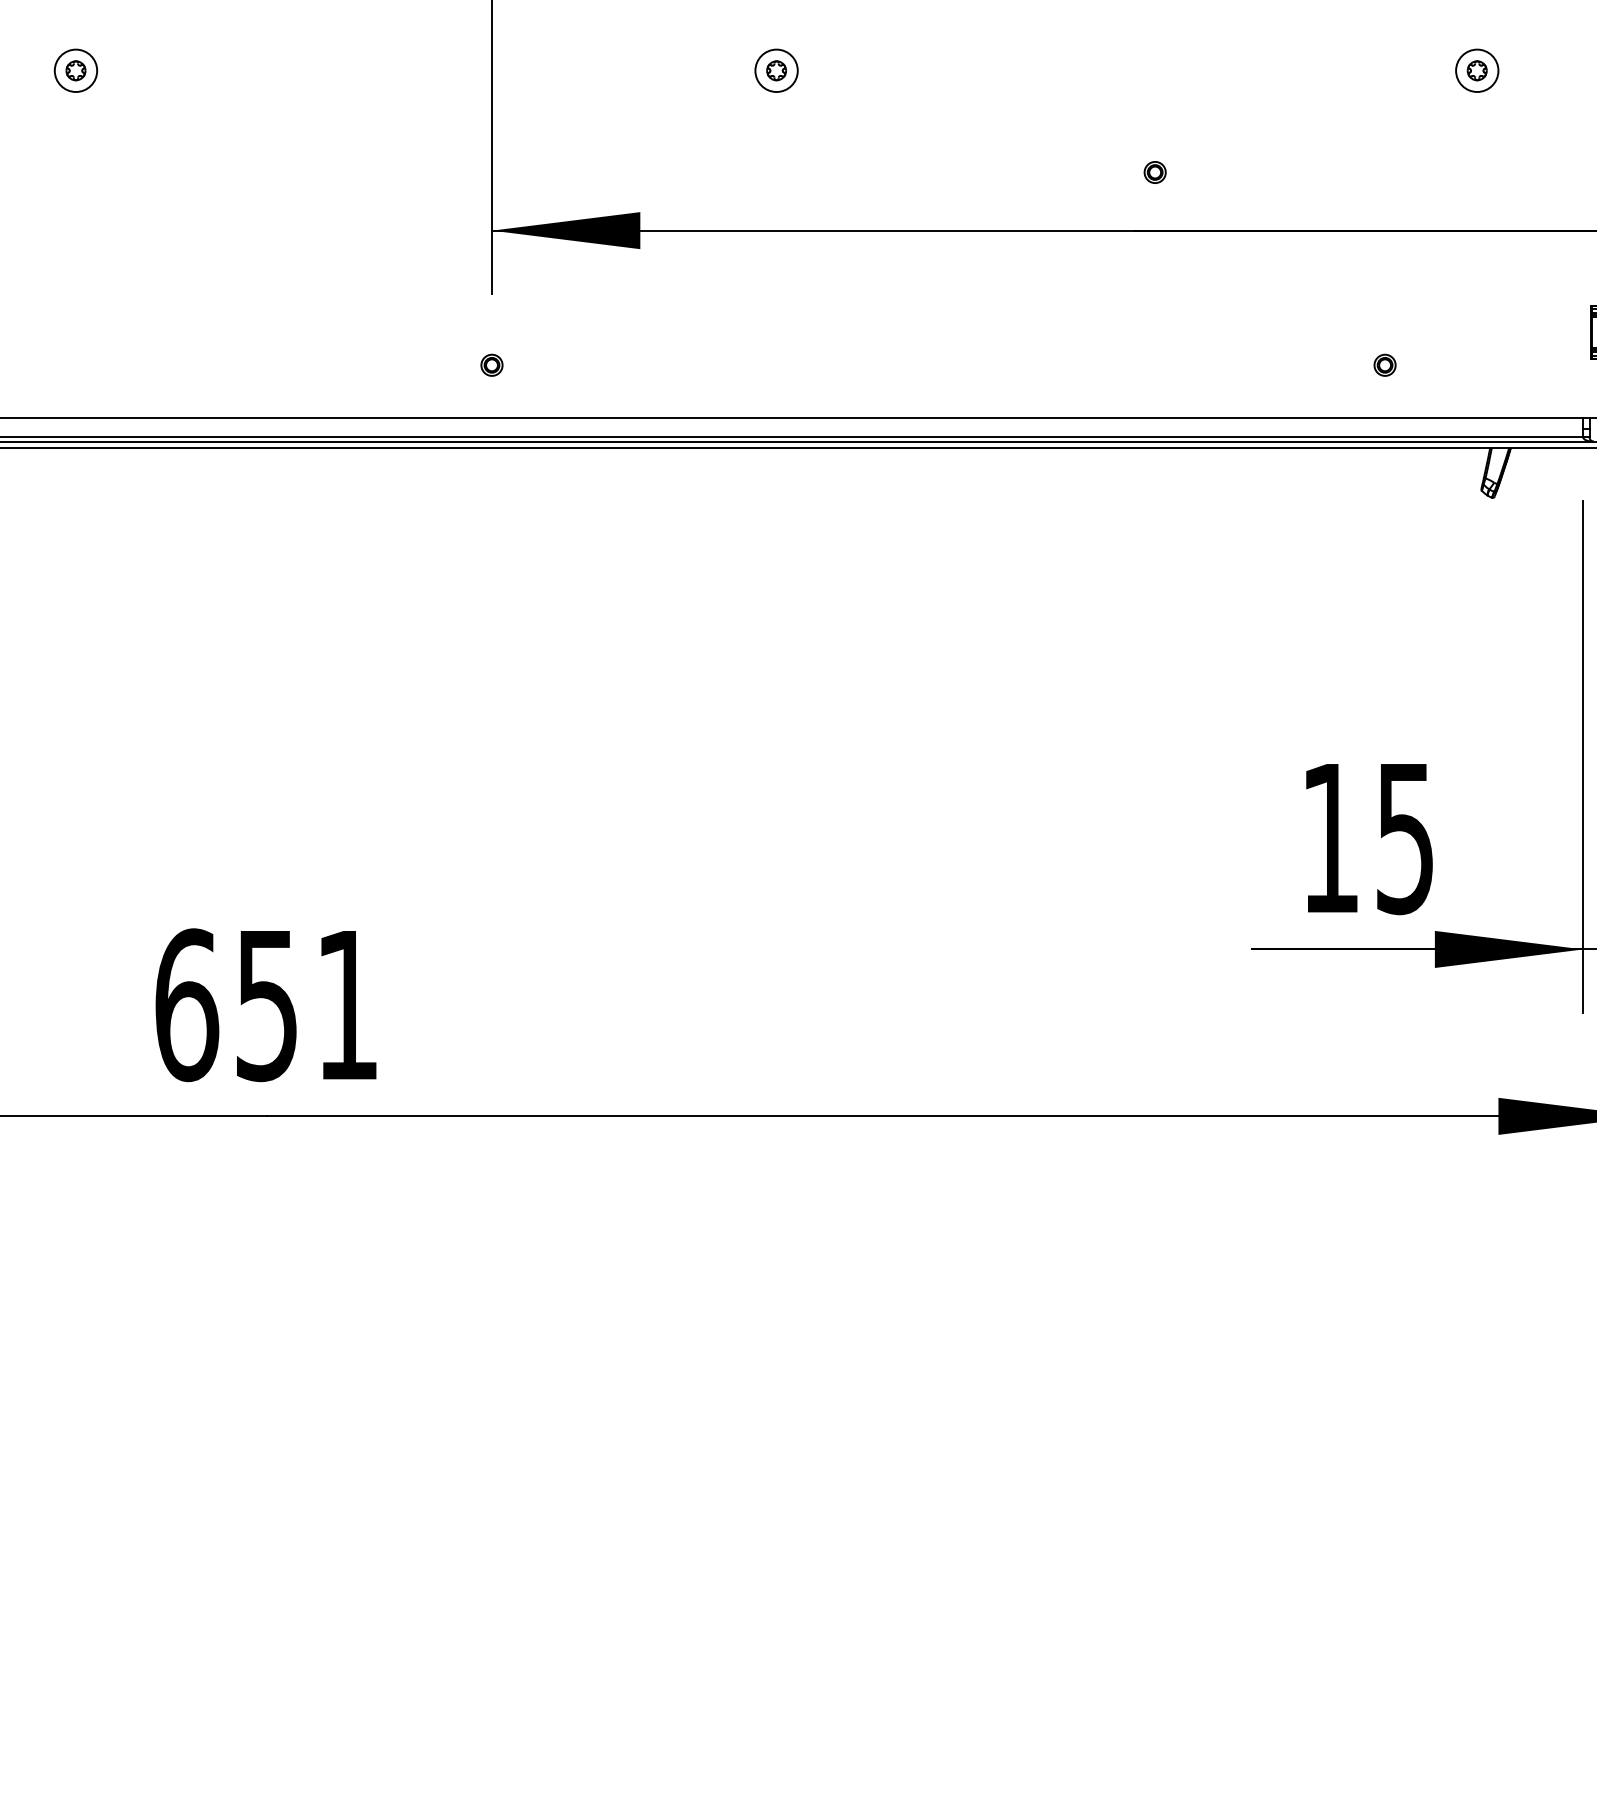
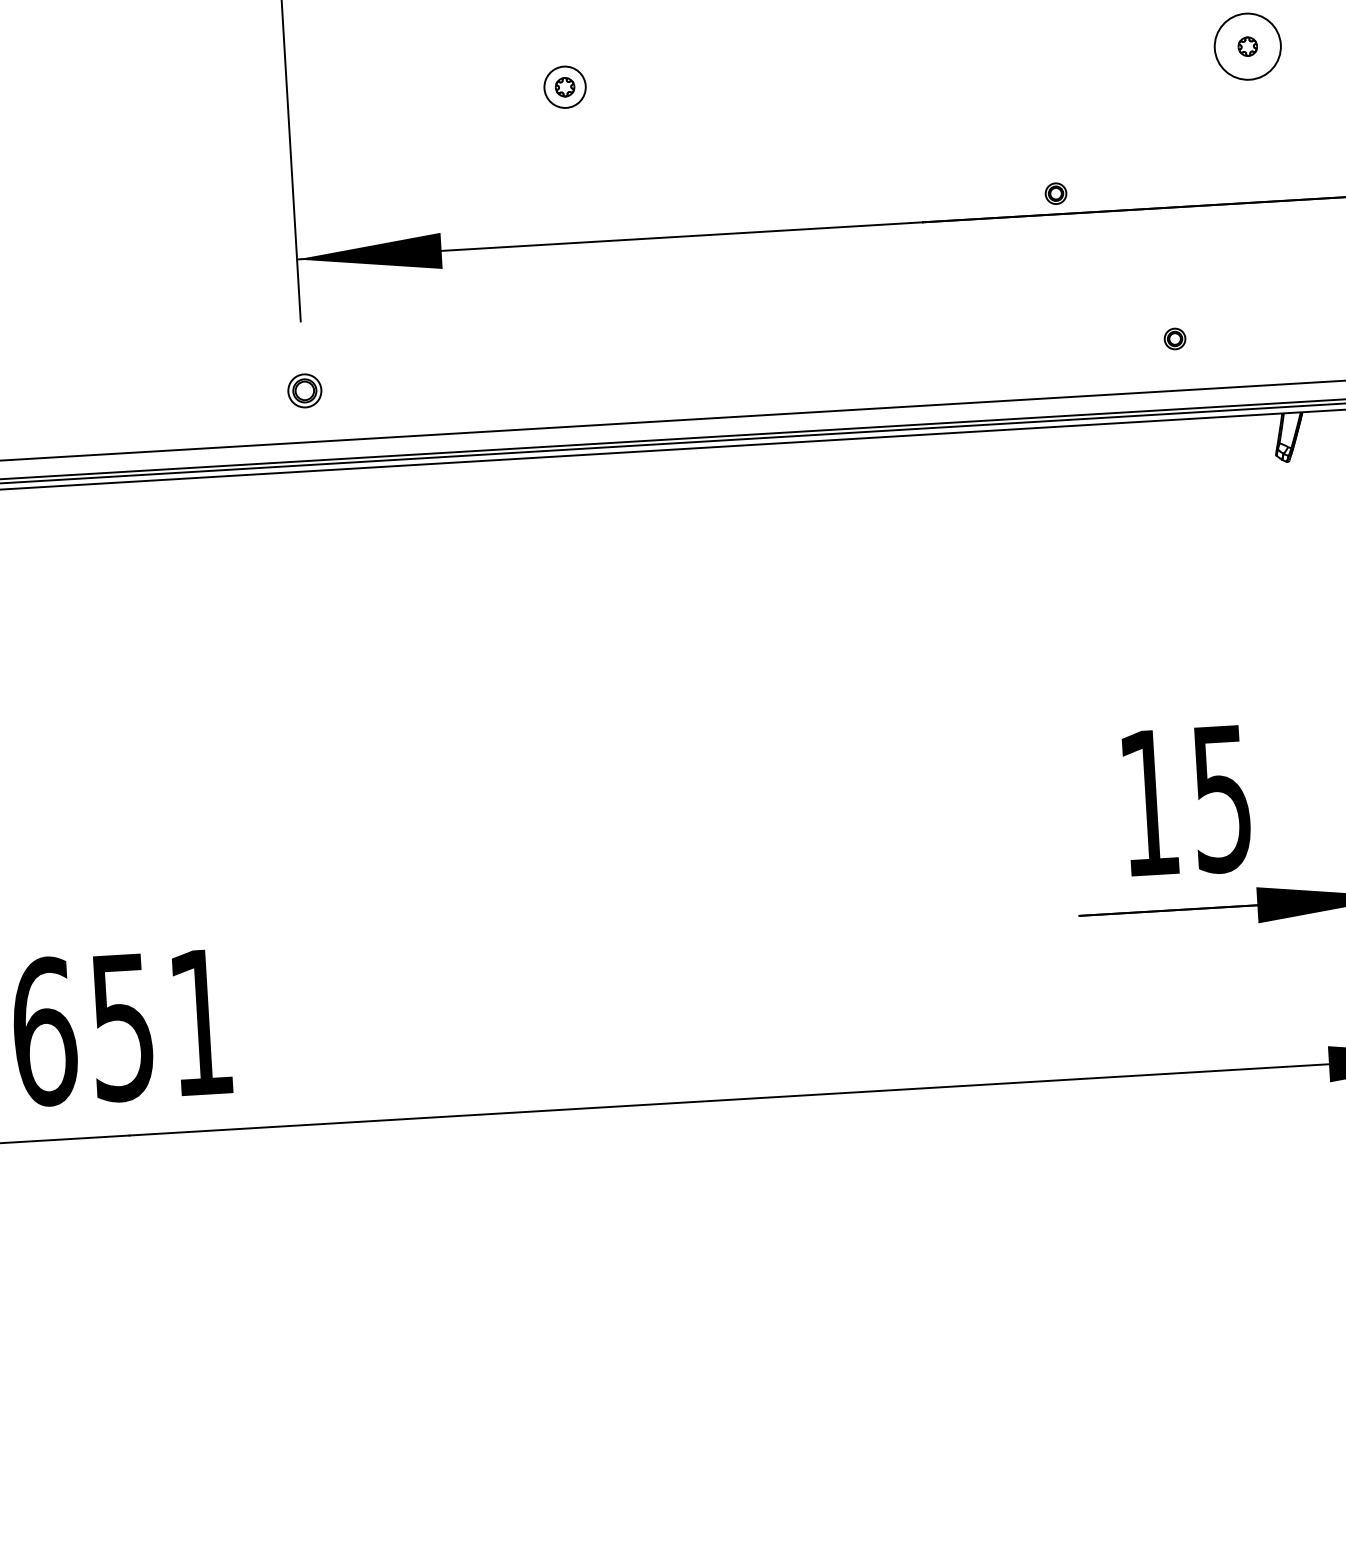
circle: (1477, 70) -> (1248, 46), size x1.6
part: (1154, 172) -> (1055, 193), moved
part: (491, 364) -> (304, 389), size x1.6

